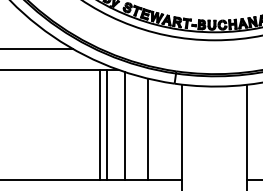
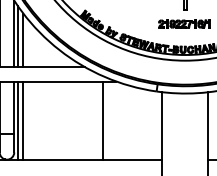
line: (106, 124) -> (108, 120), removed
line: (125, 125) -> (121, 121), removed
line: (147, 128) -> (137, 123), removed

